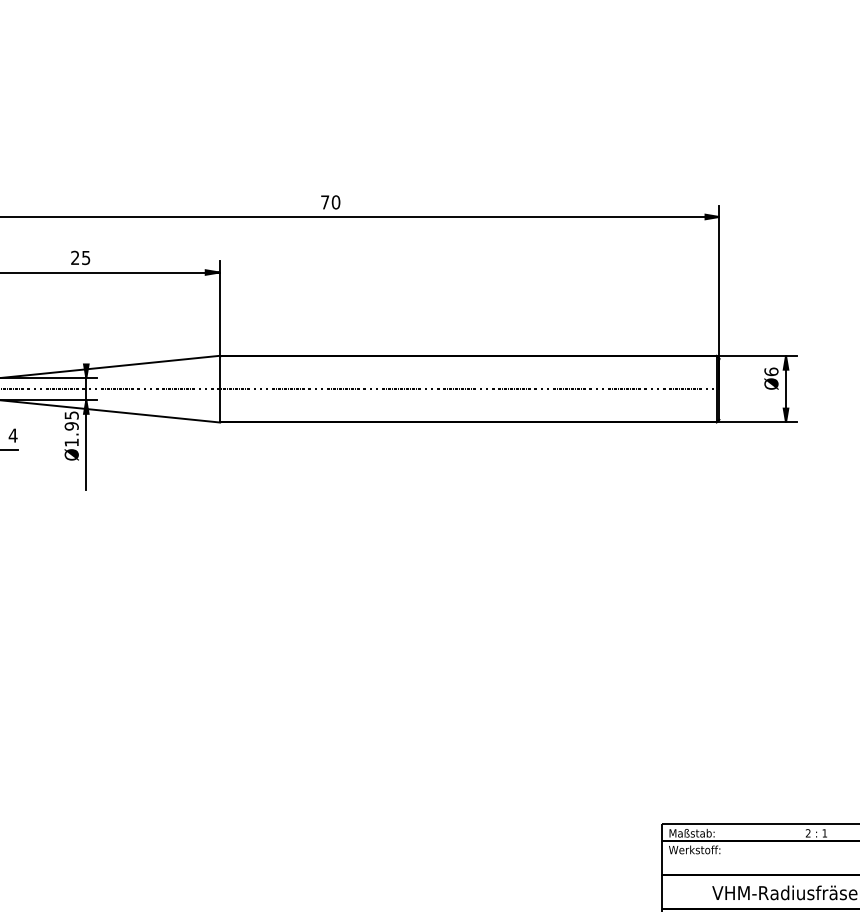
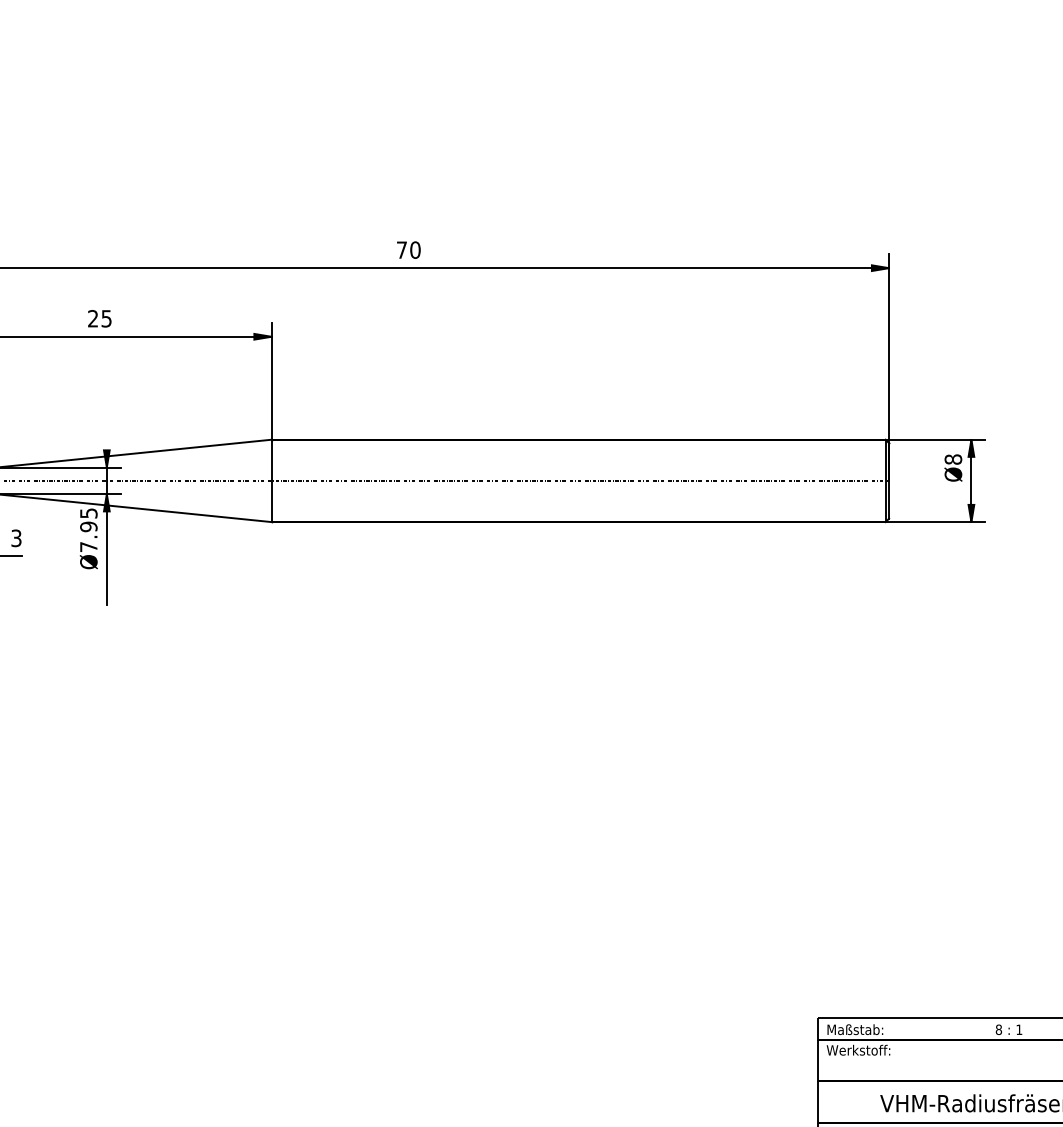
text: (771, 371) -> (953, 459), Ø6 -> Ø8
text: (13, 435) -> (16, 538), 4 -> 3
text: (71, 442) -> (88, 546), Ø1.95 -> Ø7.95
text: (807, 833) -> (998, 1029), 2 -> 8

